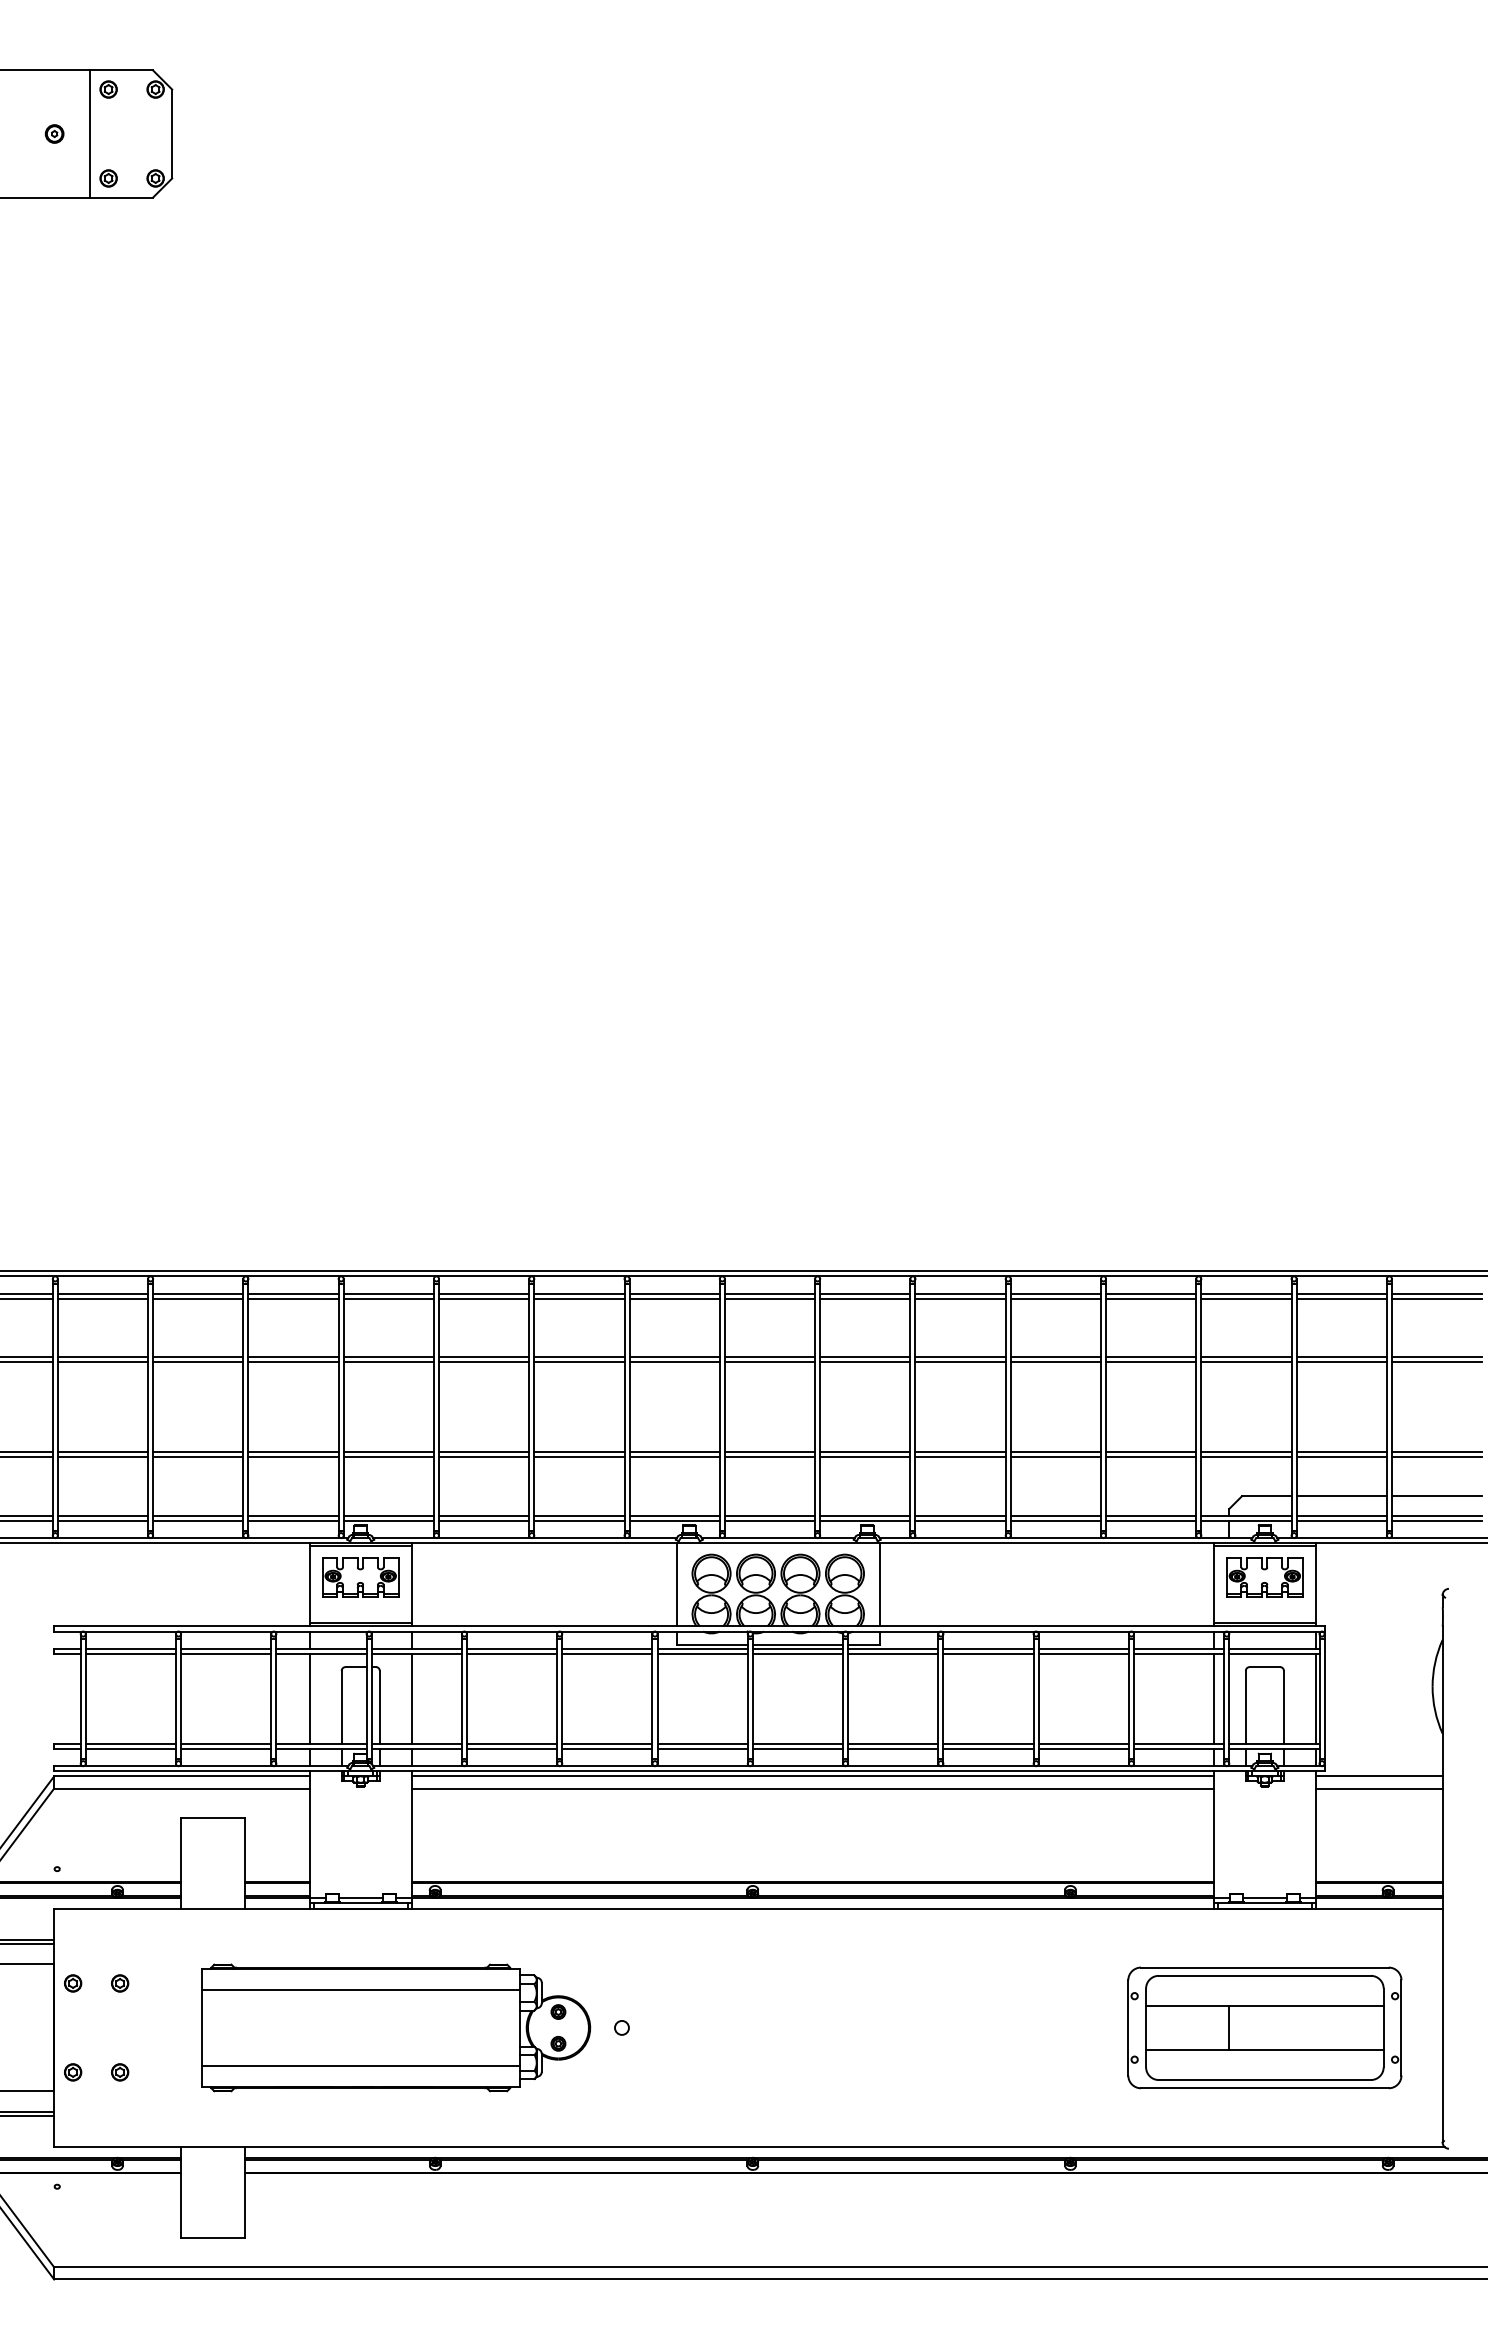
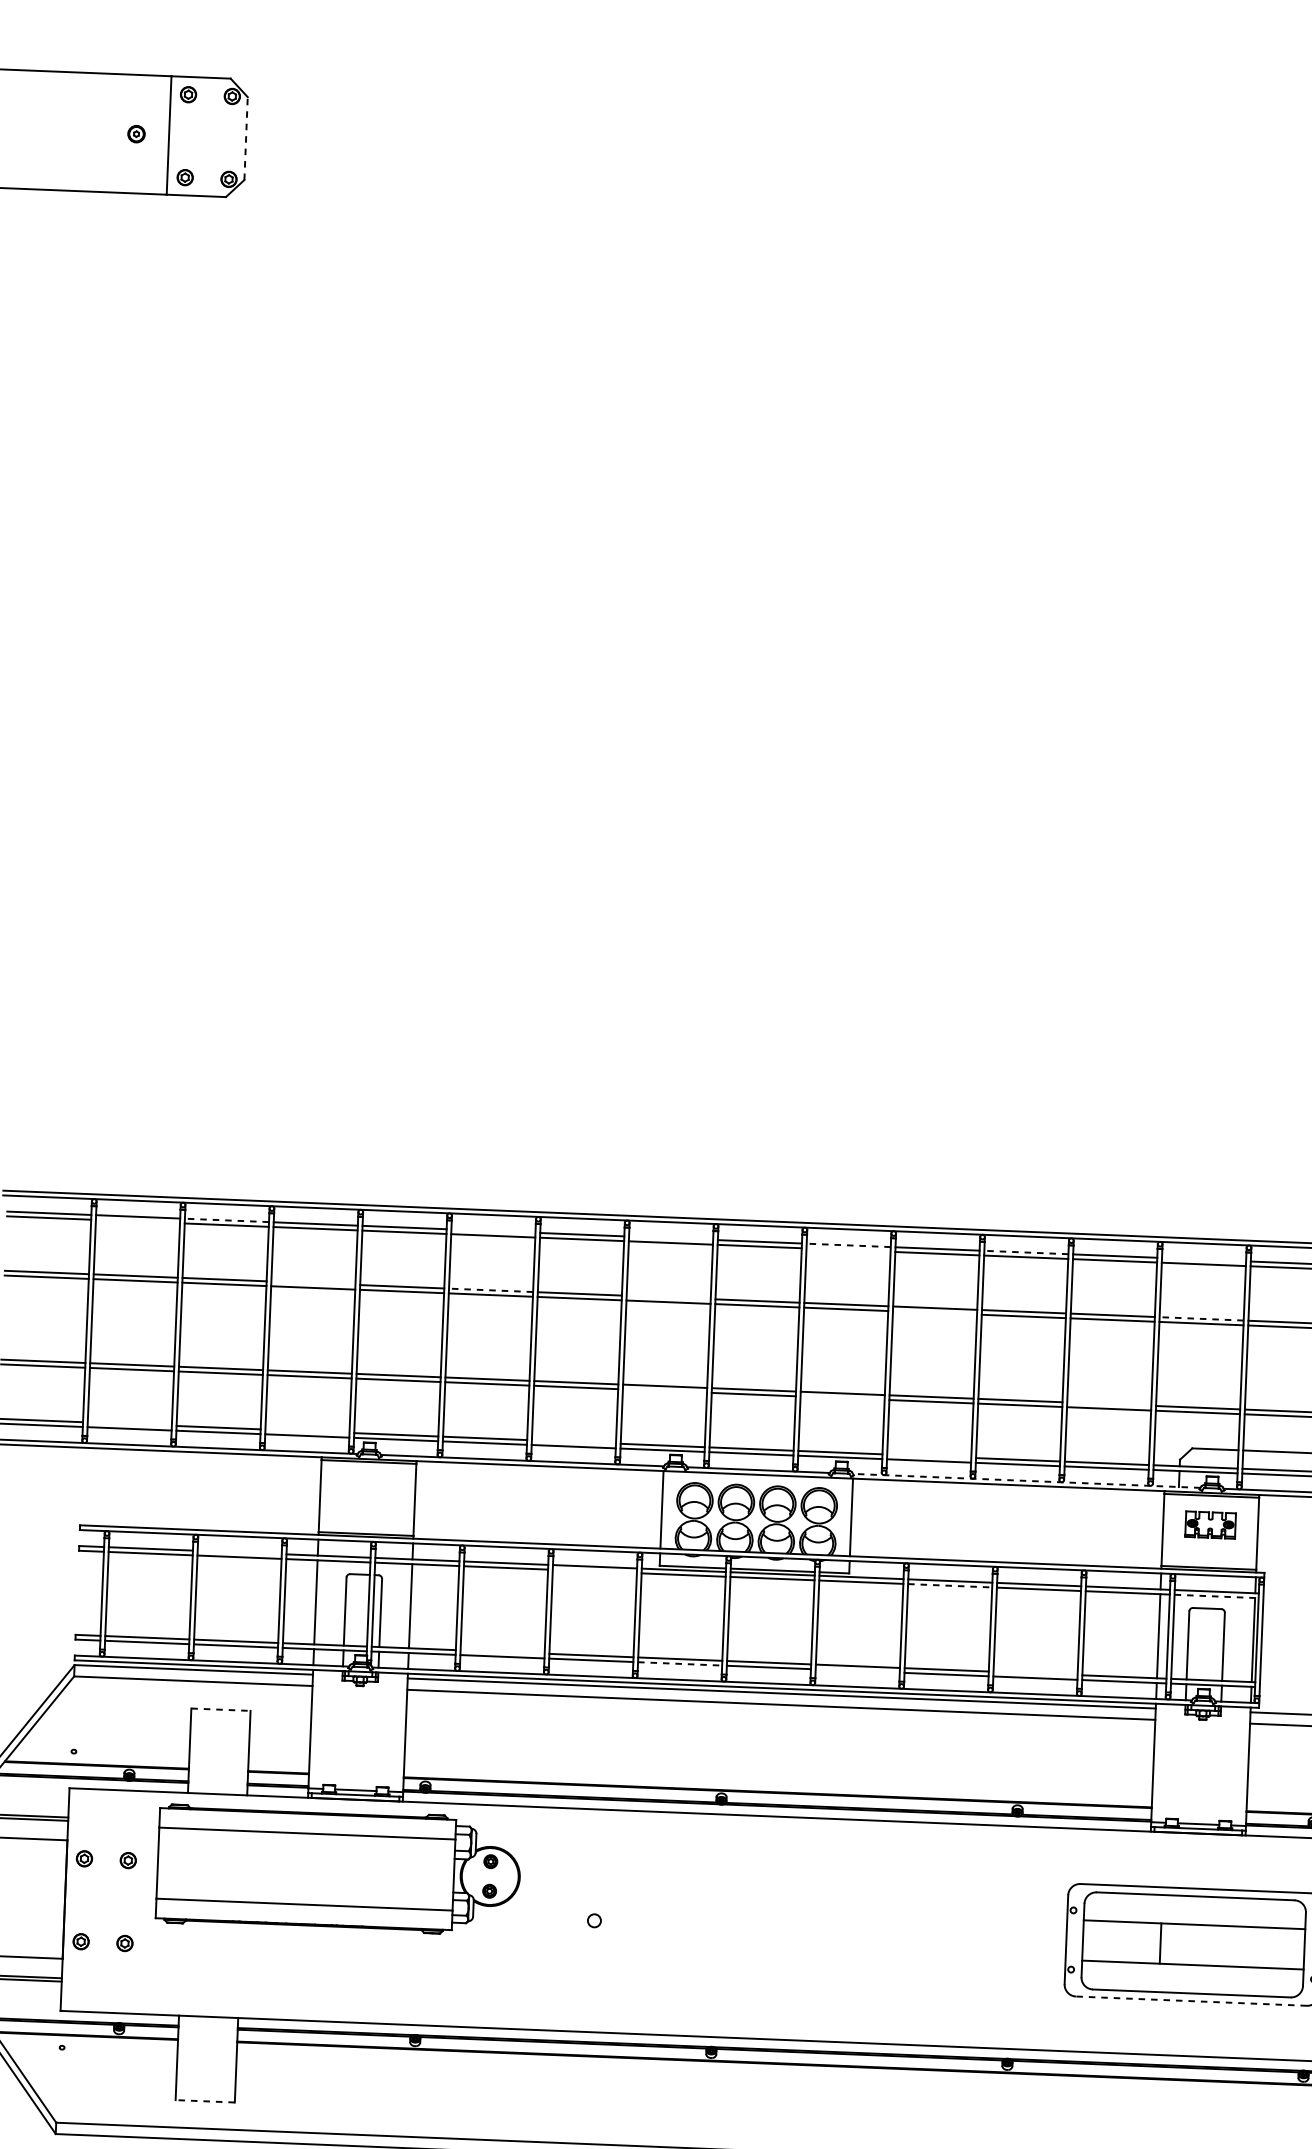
line: (172, 133) -> (246, 138), solid -> dashed
line: (197, 1293) -> (226, 1220), solid -> dashed
line: (484, 1293) -> (493, 1231), removed
line: (674, 1293) -> (670, 1238), removed
line: (864, 1293) -> (848, 1245), solid -> dashed
line: (1055, 1293) -> (1026, 1252), solid -> dashed
line: (1246, 1293) -> (1204, 1259), removed
line: (102, 1298) -> (137, 1221), removed
line: (865, 1298) -> (848, 1250), removed
line: (293, 1357) -> (313, 1283), removed
line: (483, 1357) -> (490, 1290), solid -> dashed
line: (674, 1357) -> (668, 1297), removed
line: (1245, 1357) -> (1200, 1319), solid -> dashed
line: (960, 1362) -> (934, 1313), removed
line: (1151, 1452) -> (1109, 1404), removed
line: (674, 1457) -> (664, 1391), removed
line: (865, 1457) -> (842, 1398), removed
line: (102, 1515) -> (129, 1423), removed
line: (293, 1515) -> (307, 1430), removed
line: (579, 1515) -> (574, 1441), removed
line: (960, 1515) -> (929, 1455), removed
line: (1065, 1538) -> (1026, 1481), solid -> dashed
part: (360, 1577) -> (367, 1491), removed
part: (1264, 1577) -> (1210, 1525), size x0.7
line: (226, 1648) -> (240, 1552), removed
line: (607, 1653) -> (594, 1571), removed
line: (989, 1653) -> (951, 1585), solid -> dashed
line: (1274, 1653) -> (1216, 1596), solid -> dashed
line: (511, 1743) -> (502, 1651), removed
line: (1083, 1743) -> (1035, 1672), removed
line: (703, 1749) -> (680, 1664), solid -> dashed
line: (893, 1749) -> (857, 1671), removed
line: (212, 1817) -> (220, 1709), solid -> dashed
part: (396, 2027) -> (339, 1870), moved
line: (1264, 2088) -> (1191, 2001), solid -> dashed
line: (212, 2237) -> (204, 2100), solid -> dashed

